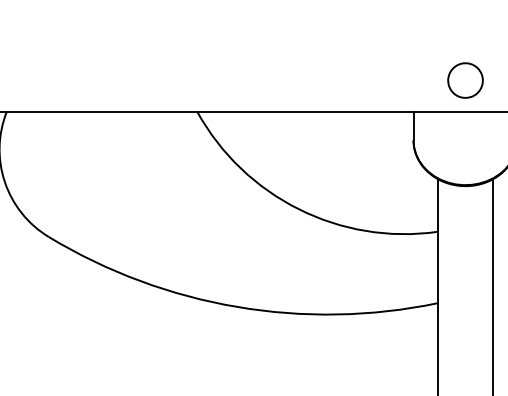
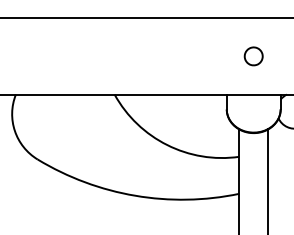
part: (465, 80) -> (253, 56), moved

